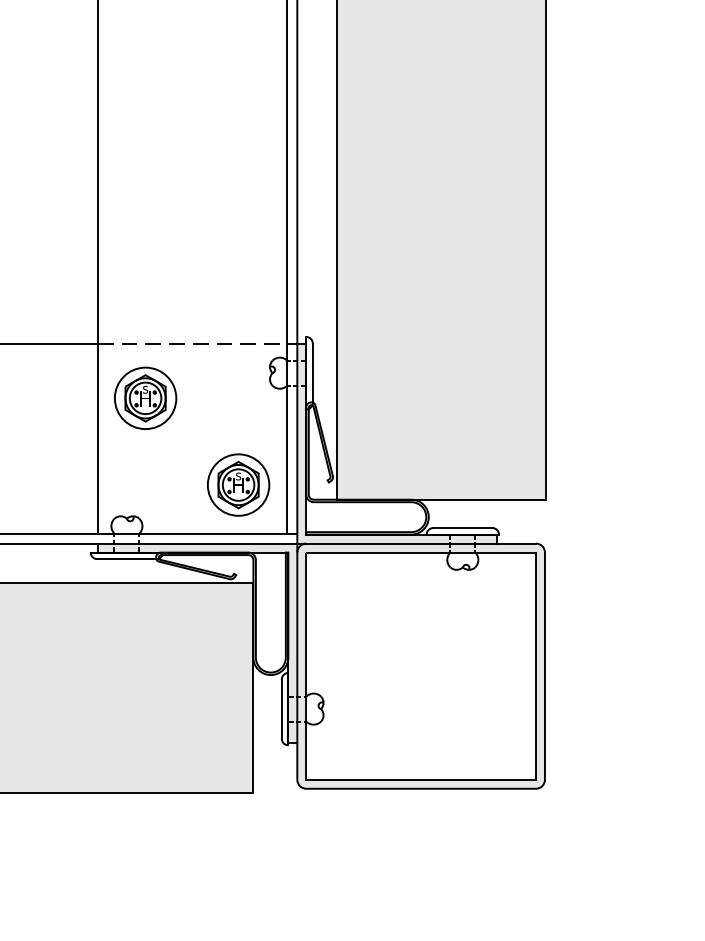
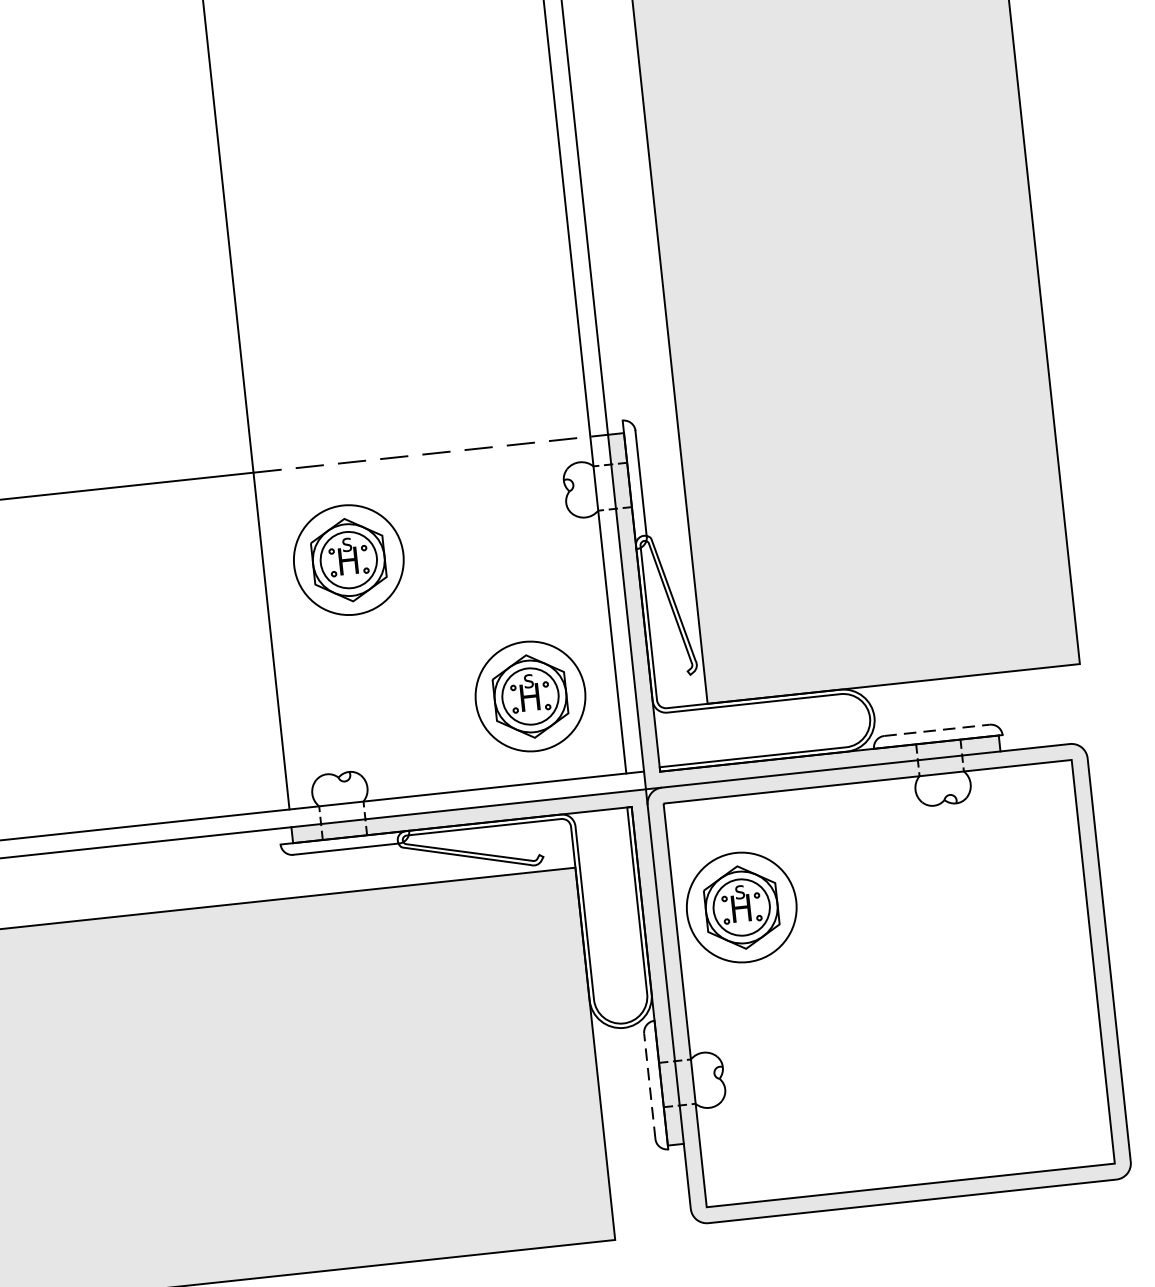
line: (462, 528) -> (936, 731), solid -> dashed
part: (343, 614) -> (741, 906), added
line: (281, 709) -> (649, 1087), solid -> dashed

